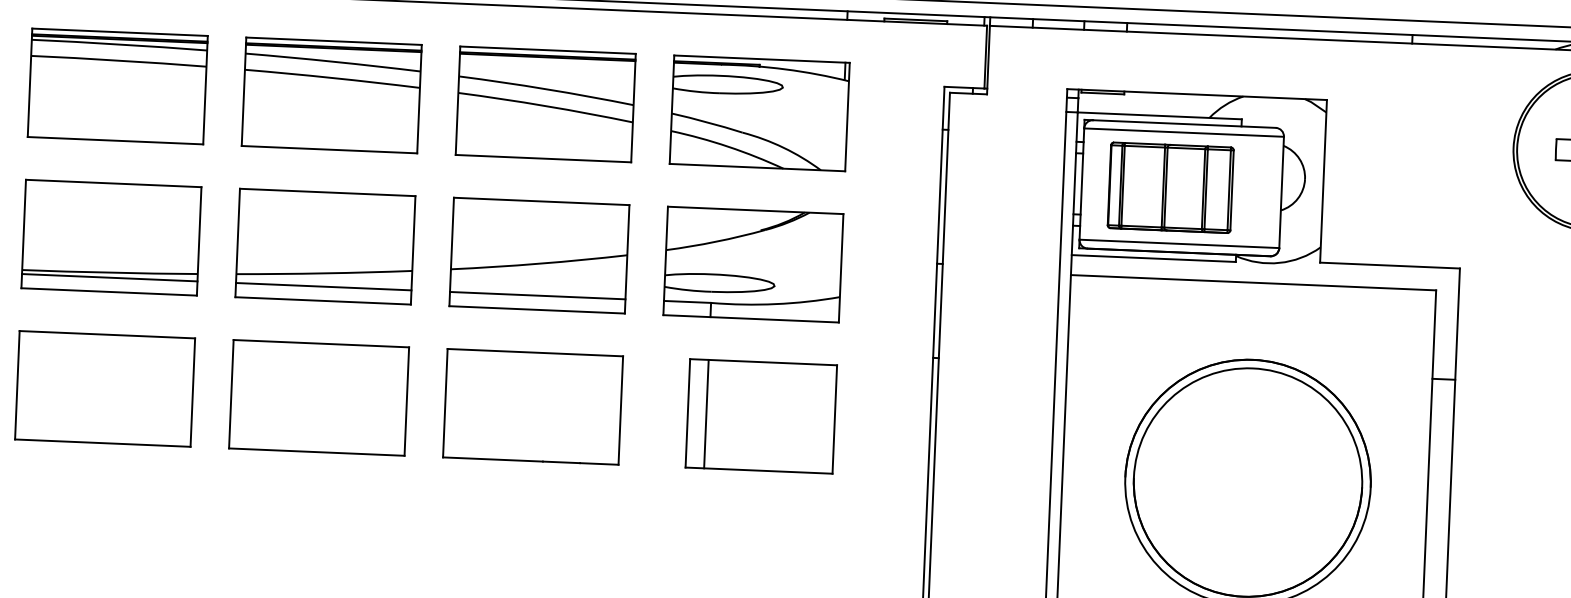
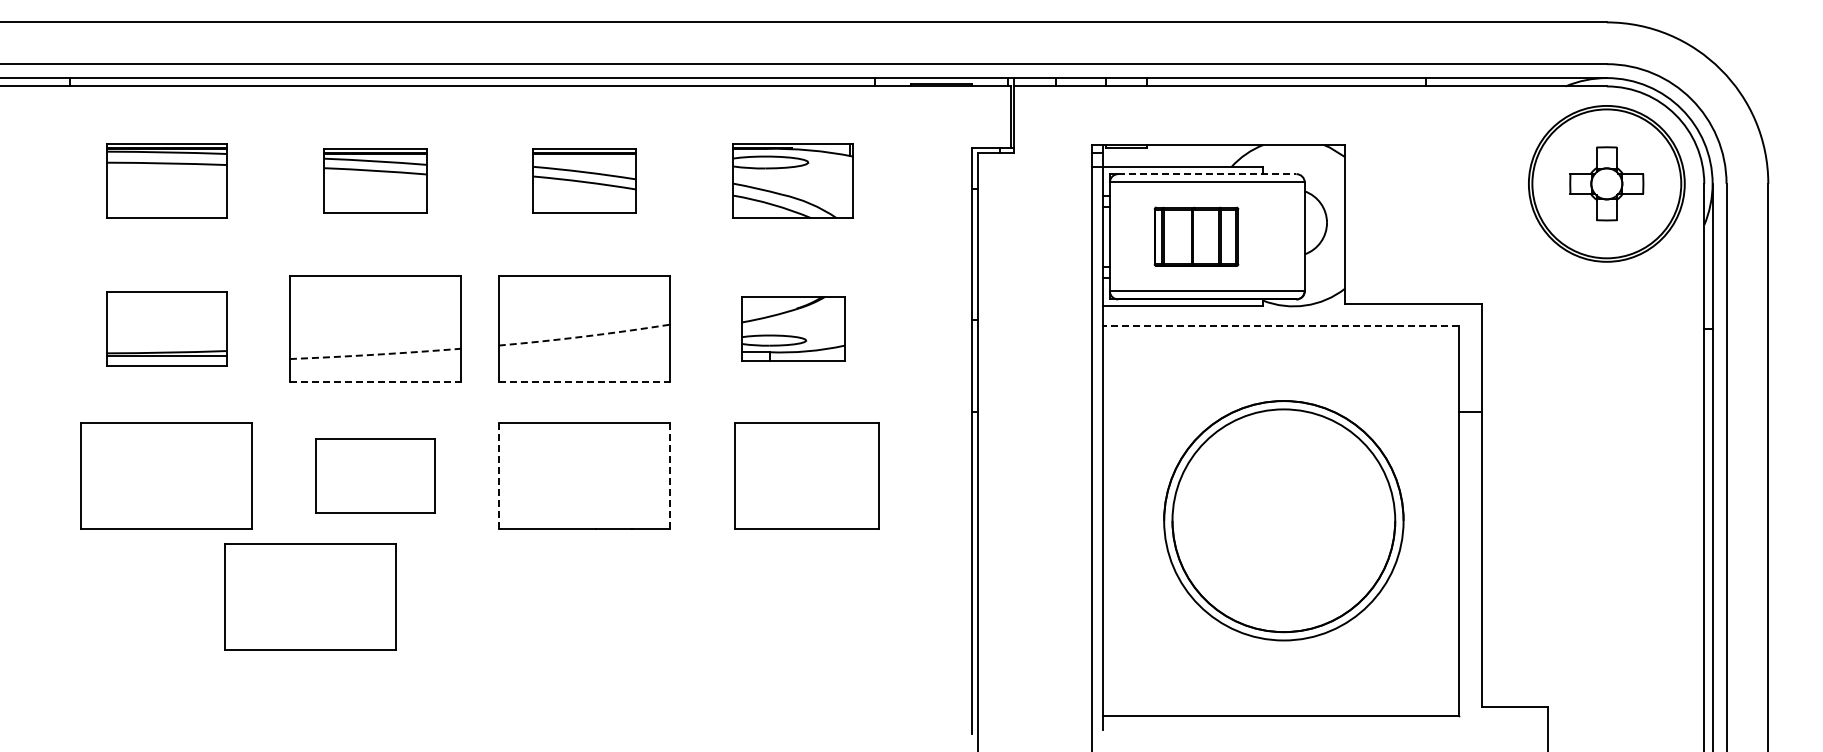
part: (117, 85) -> (166, 180), size x0.7
part: (331, 94) -> (375, 180), size x0.6
part: (545, 103) -> (584, 180), size x0.6
part: (760, 112) -> (793, 180), size x0.7
line: (1184, 124) -> (1207, 174), solid -> dashed
part: (1170, 187) -> (1196, 236), size x0.7
part: (111, 237) -> (166, 328), size x0.7
arc: (539, 263) -> (584, 336), solid -> dashed
part: (753, 264) -> (793, 328), size x0.6
arc: (324, 273) -> (375, 354), solid -> dashed
line: (1252, 282) -> (1280, 325), solid -> dashed
line: (323, 286) -> (375, 367), removed
line: (536, 295) -> (583, 367), removed
line: (323, 300) -> (375, 381), solid -> dashed
line: (537, 309) -> (584, 381), solid -> dashed
part: (319, 397) -> (375, 475), size x0.7
line: (445, 403) -> (498, 476), solid -> dashed
line: (620, 410) -> (669, 476), solid -> dashed
line: (706, 414) -> (753, 476), removed
part: (247, 518) -> (310, 596), added

